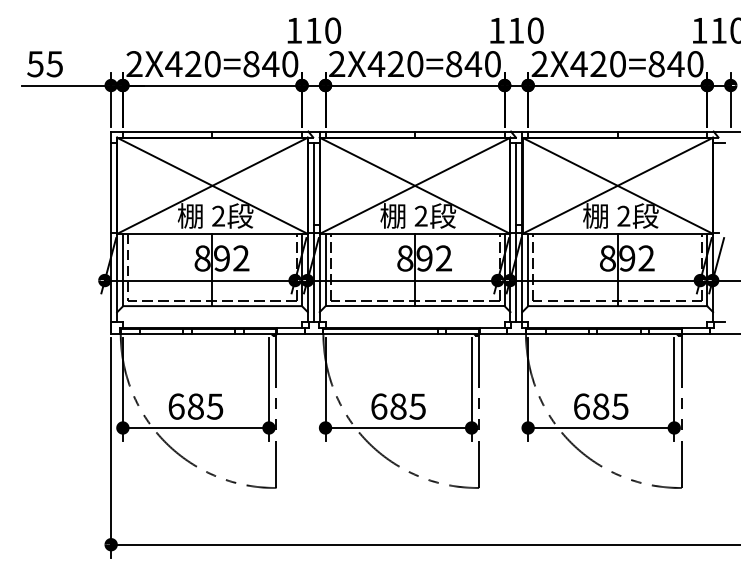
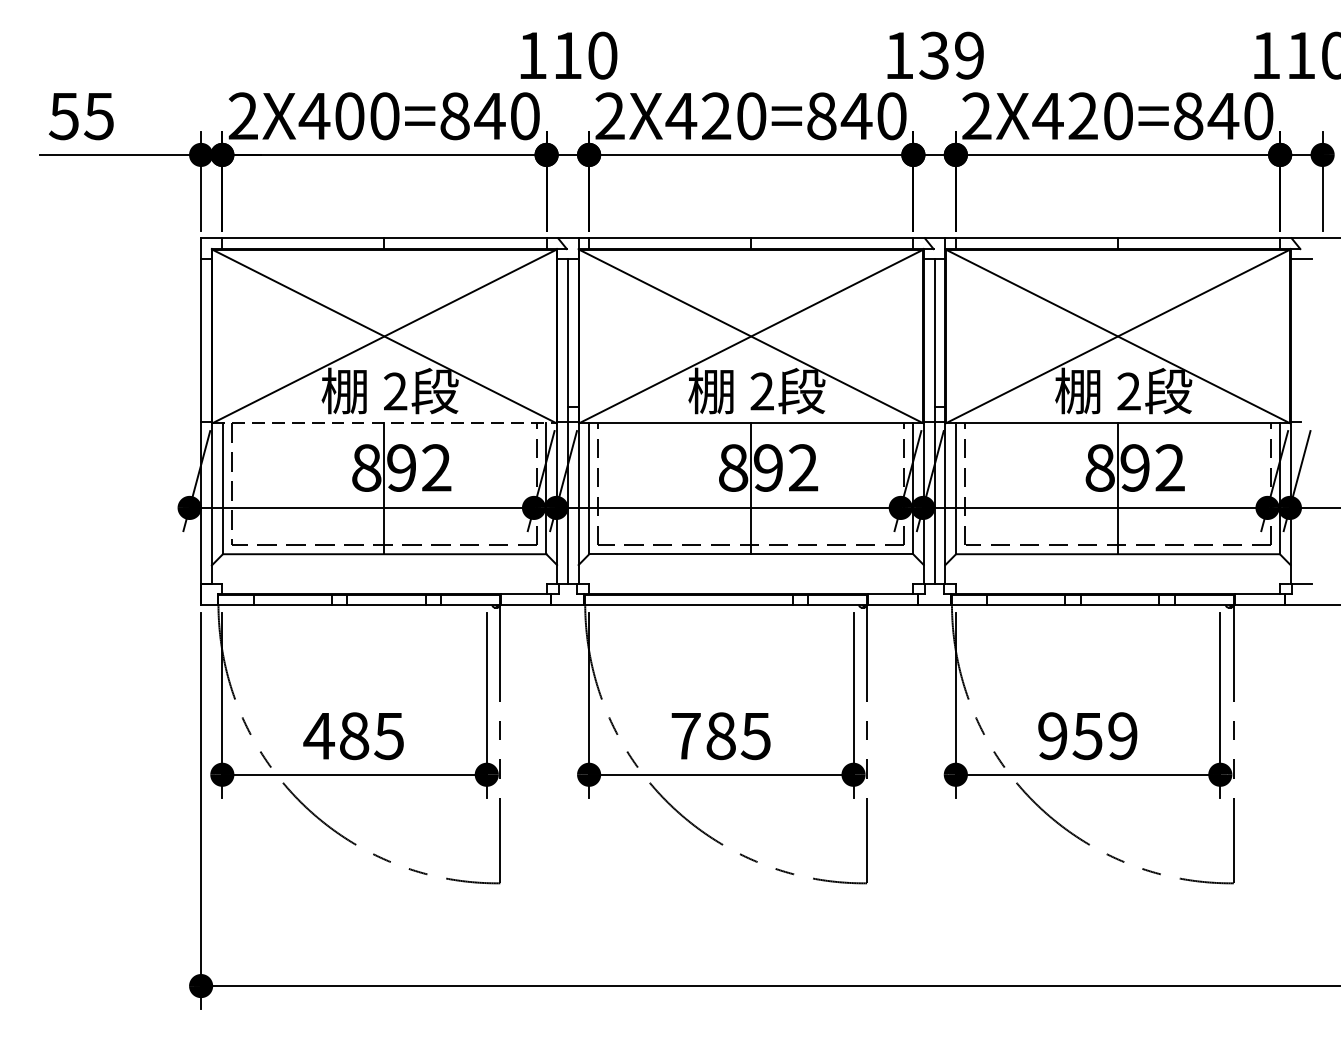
text: (525, 30) -> (951, 55), 110 -> 139
text: (193, 64) -> (350, 116), 2X420=840 -> 2X400=840
line: (212, 233) -> (384, 422), solid -> dashed
text: (176, 406) -> (319, 735), 685 -> 485
text: (379, 406) -> (686, 735), 685 -> 785
text: (600, 406) -> (1086, 735), 685 -> 959

